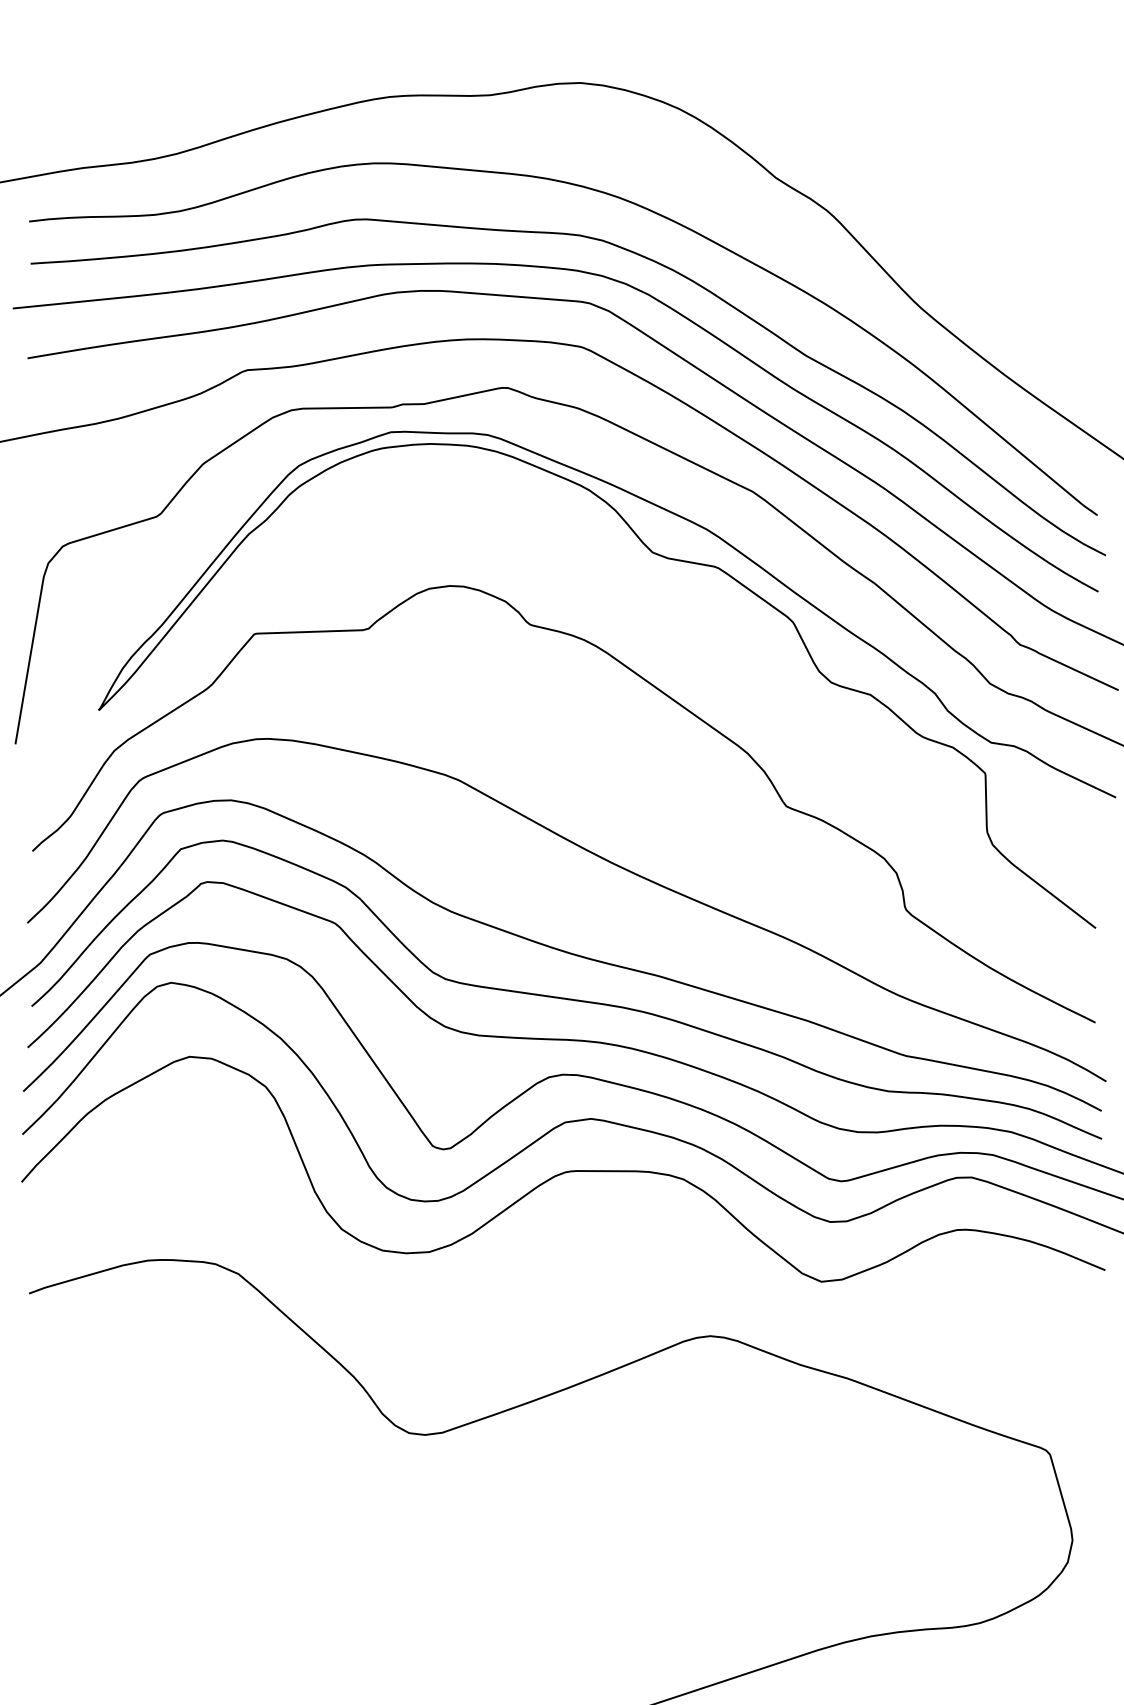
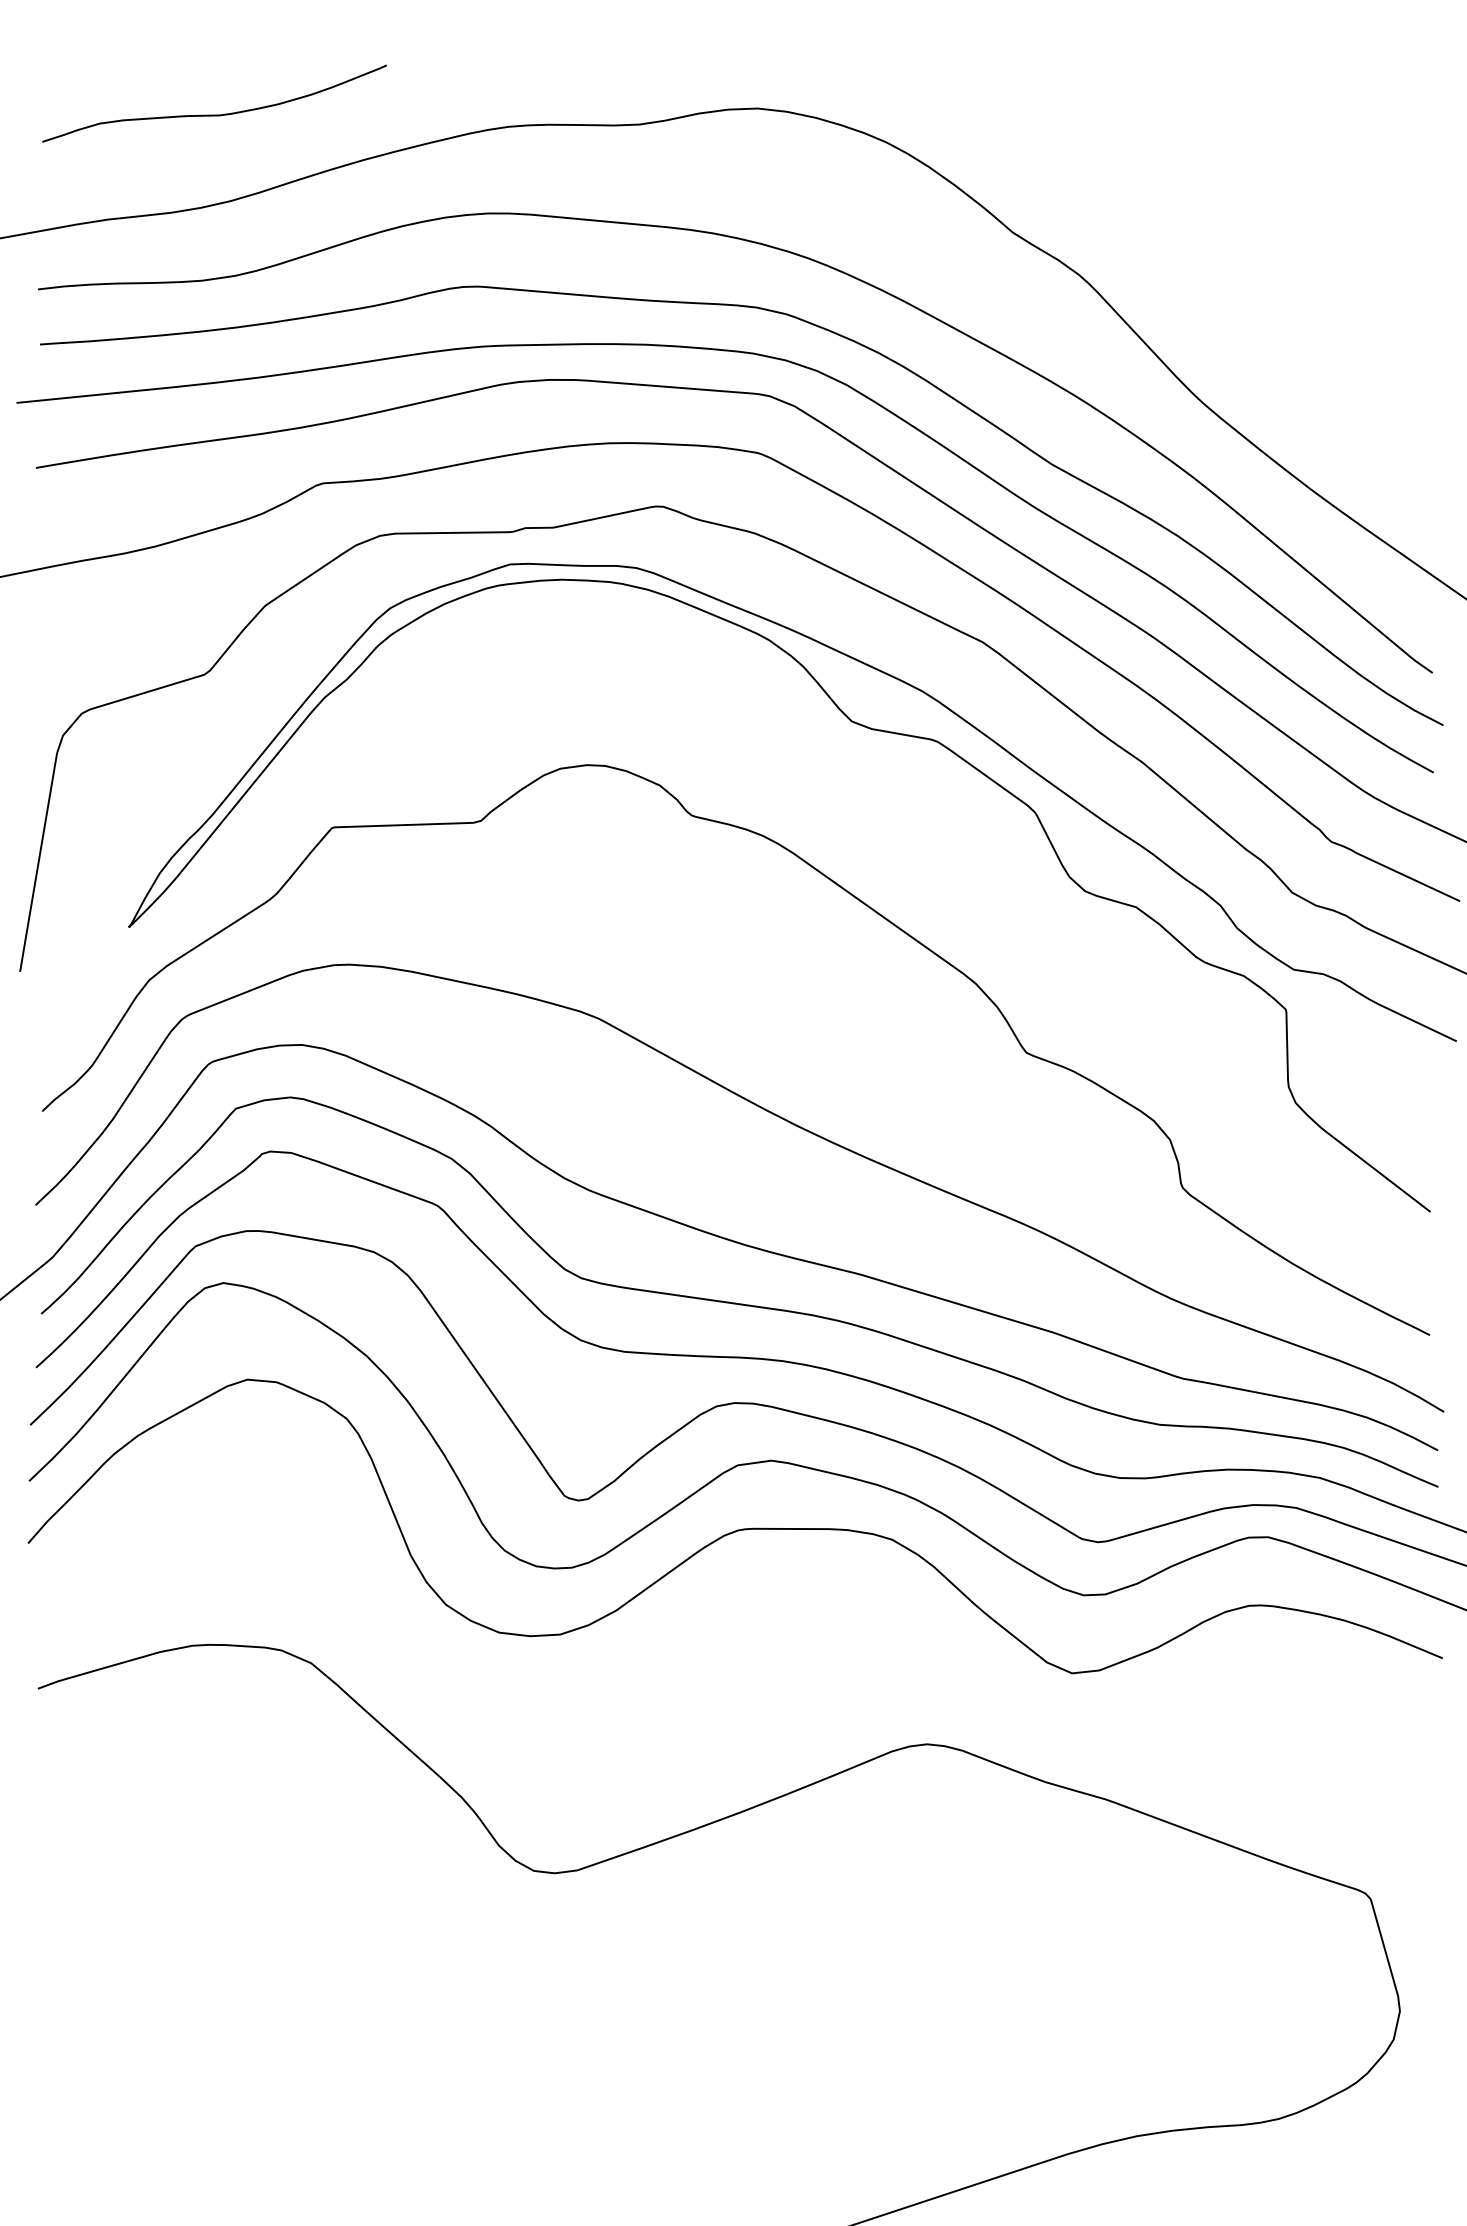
curve: (164, 87) -> (214, 114), added

